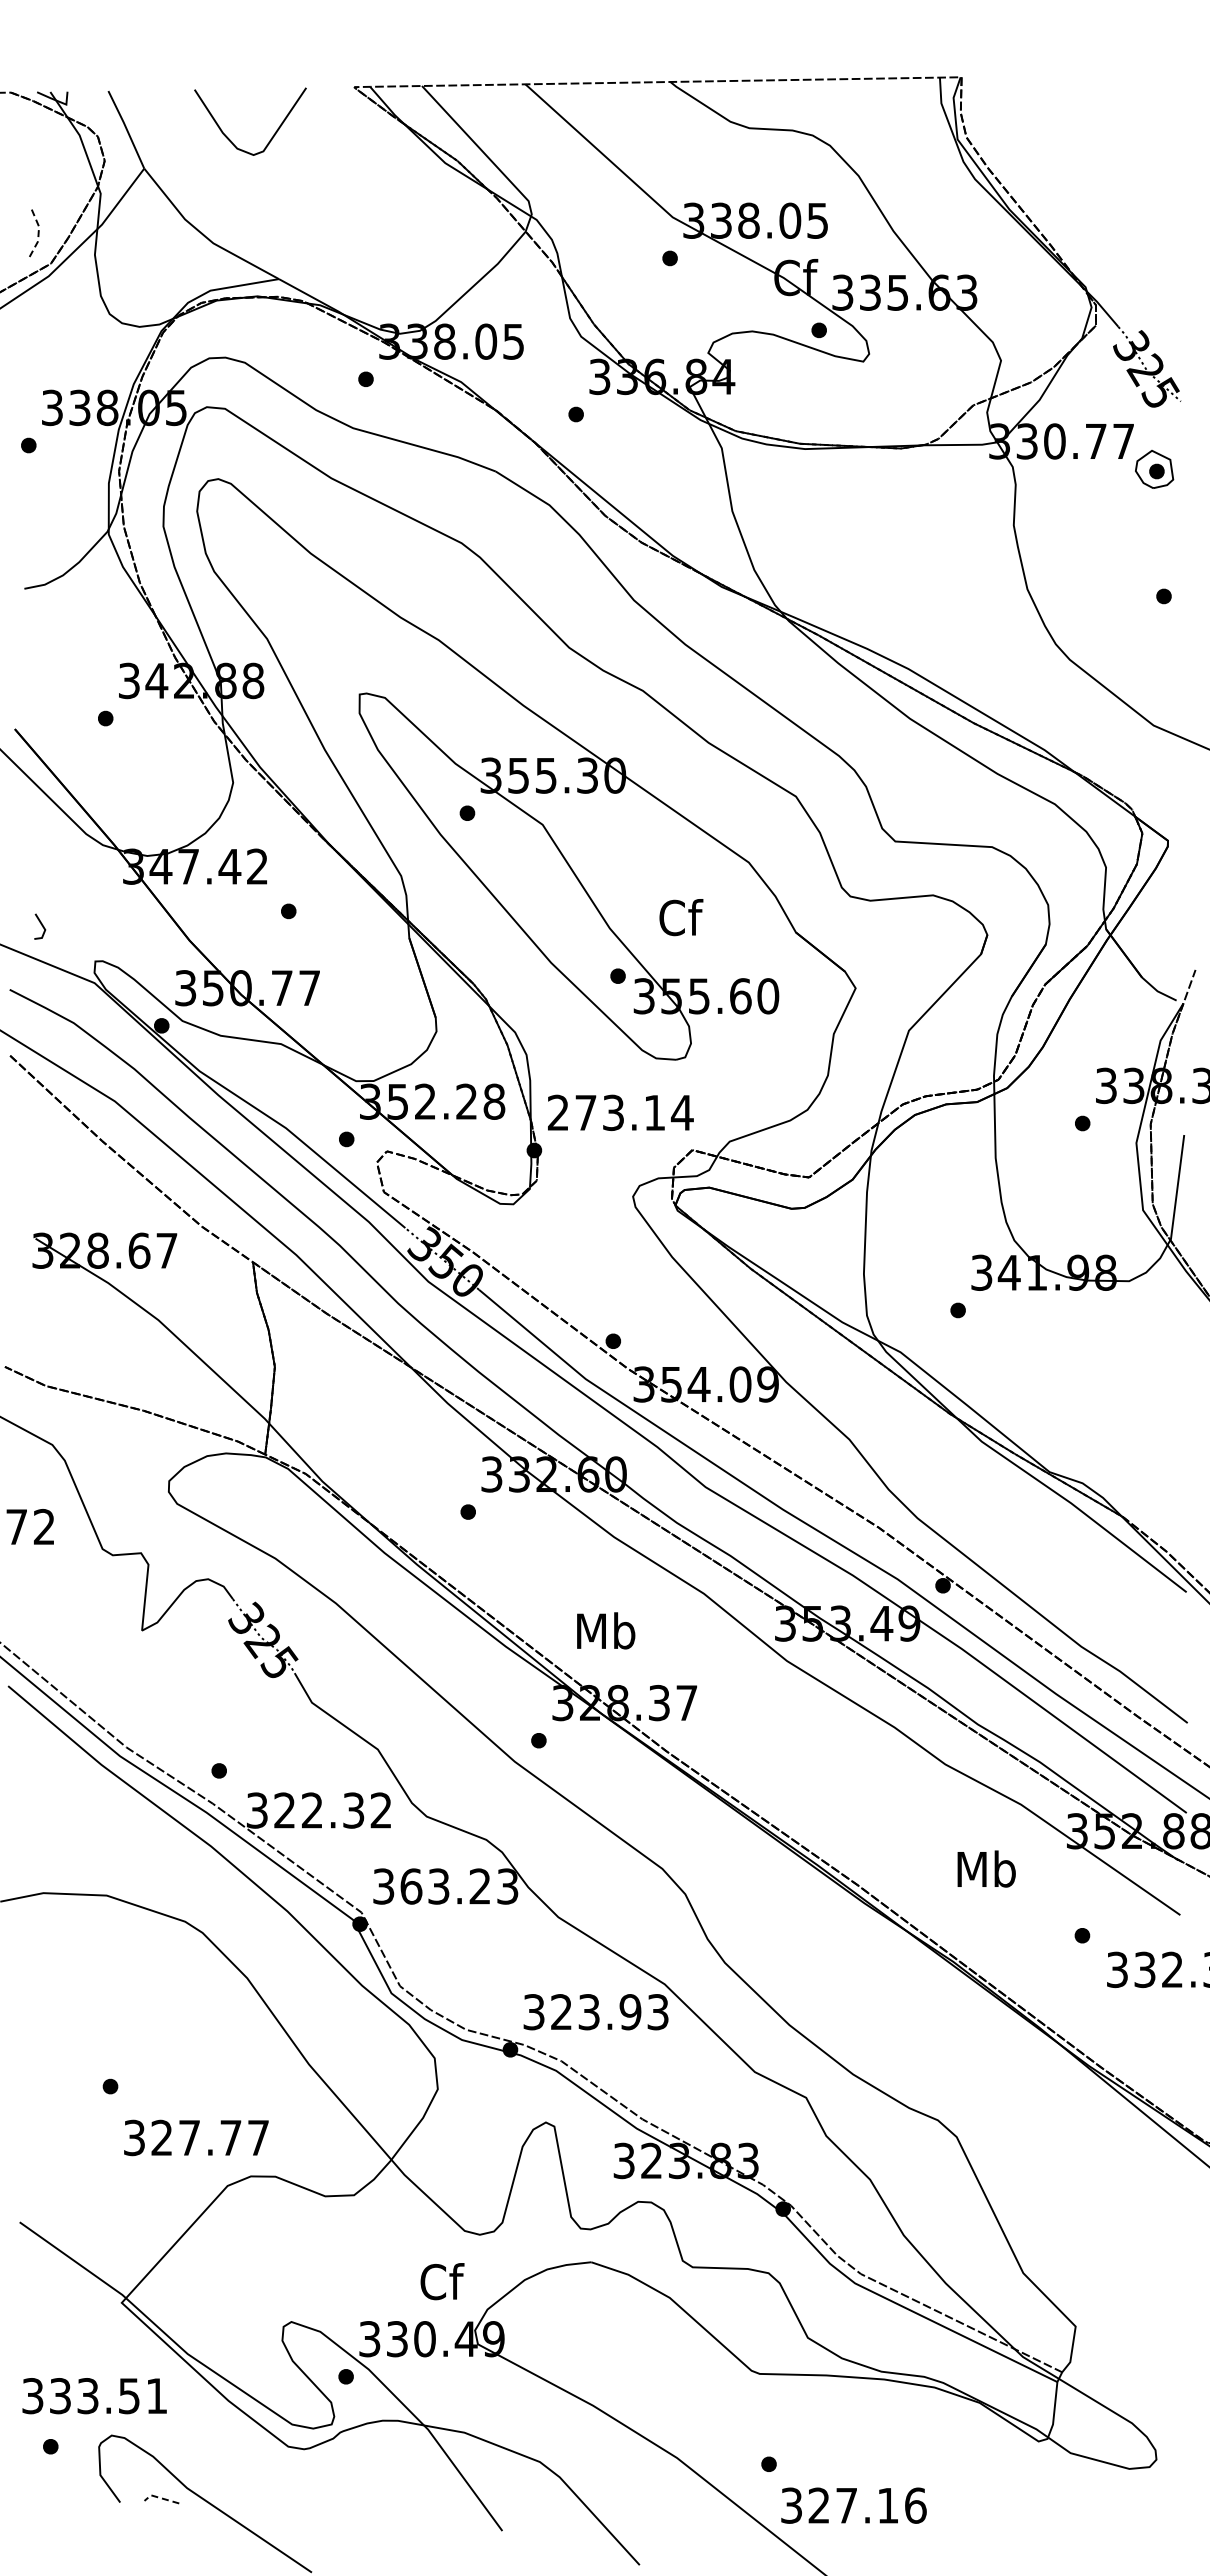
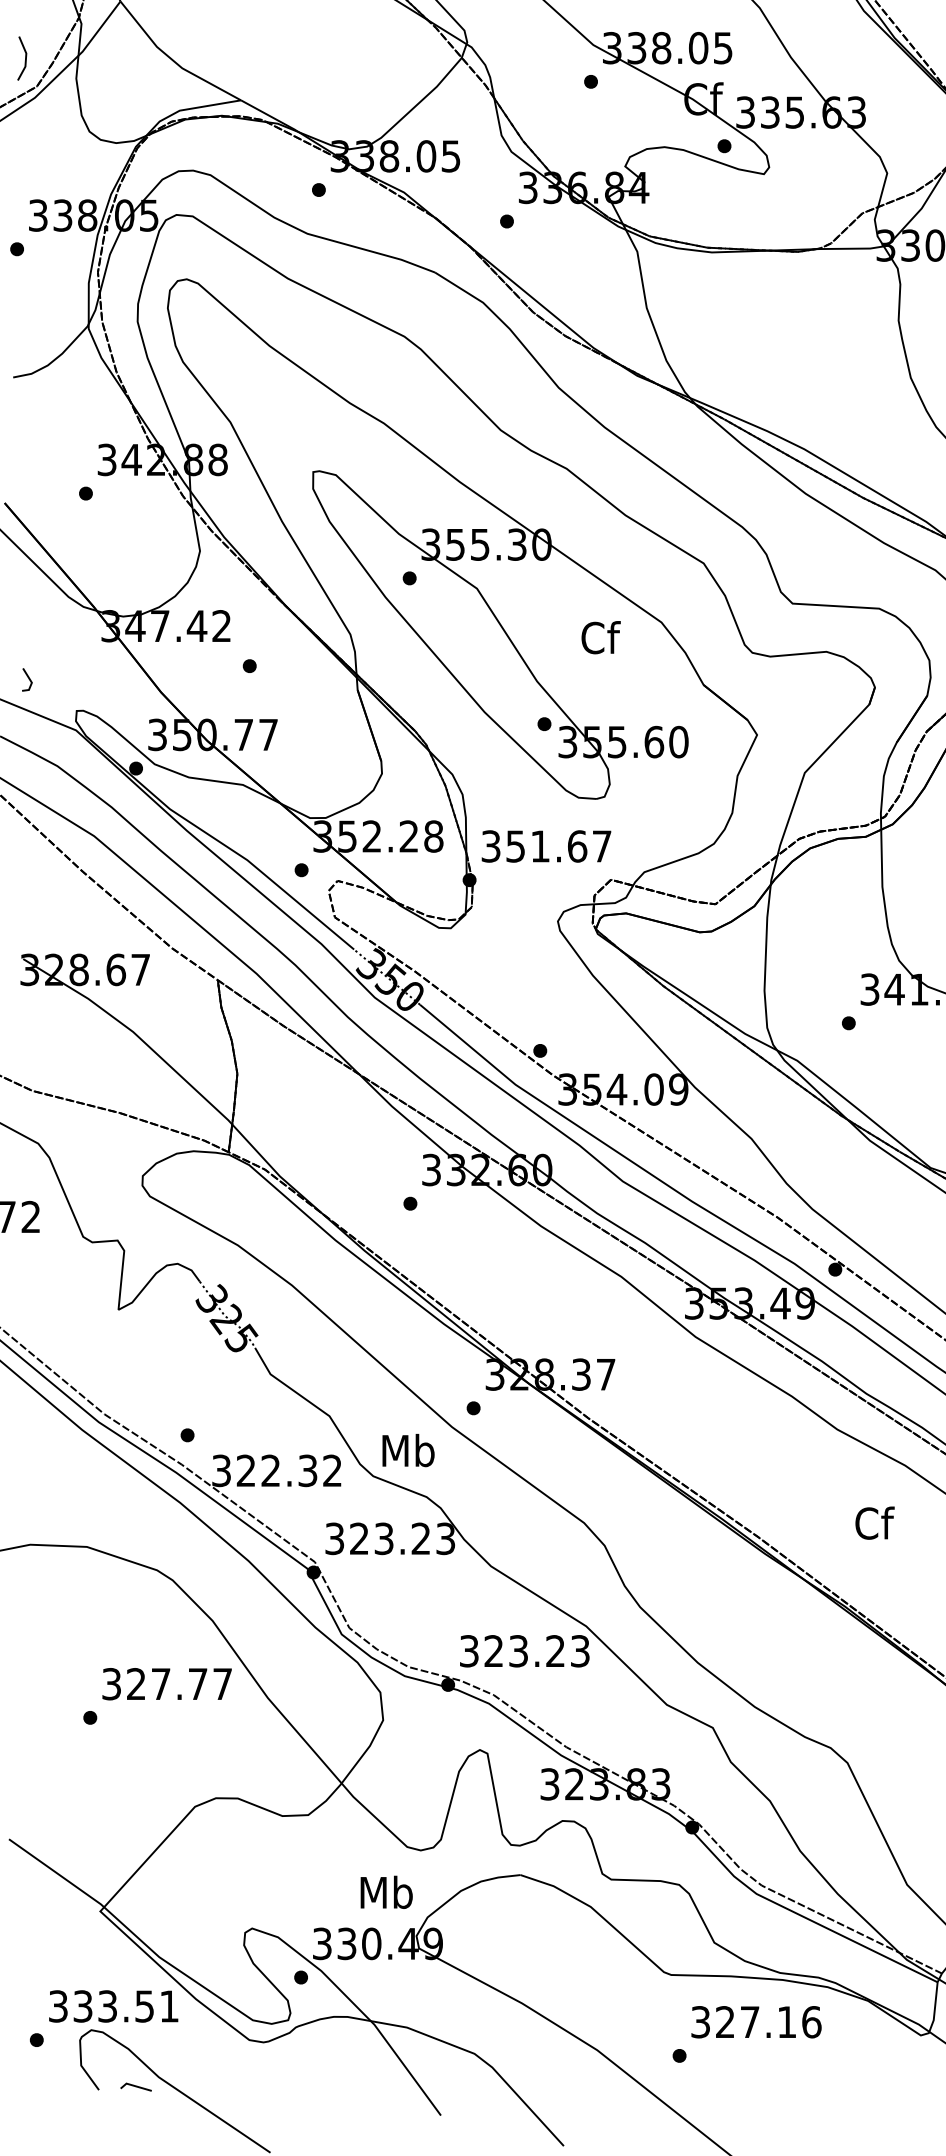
line: (38, 232) -> (25, 58), dashed -> solid
text: (681, 917) -> (601, 637), moved
text: (620, 1112) -> (546, 846), 273.14 -> 351.67
text: (606, 1630) -> (408, 1450), moved
text: (986, 1868) -> (874, 1522), Mb -> Cf
text: (411, 1886) -> (359, 1538), 363.23 -> 323.23
text: (630, 2012) -> (555, 1651), 323.93 -> 323.23
text: (196, 2137) -> (167, 1683), moved
text: (441, 2281) -> (386, 1892), Cf -> Mb
text: (94, 2396) -> (113, 2006), moved
line: (160, 2498) -> (135, 2086), dashed -> solid
text: (853, 2505) -> (756, 2022), moved

